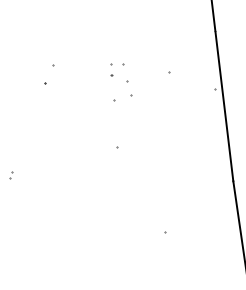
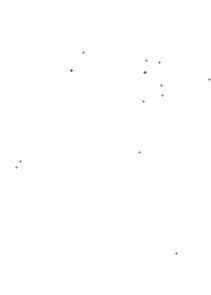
part: (129, 88) -> (162, 90), size x0.62

